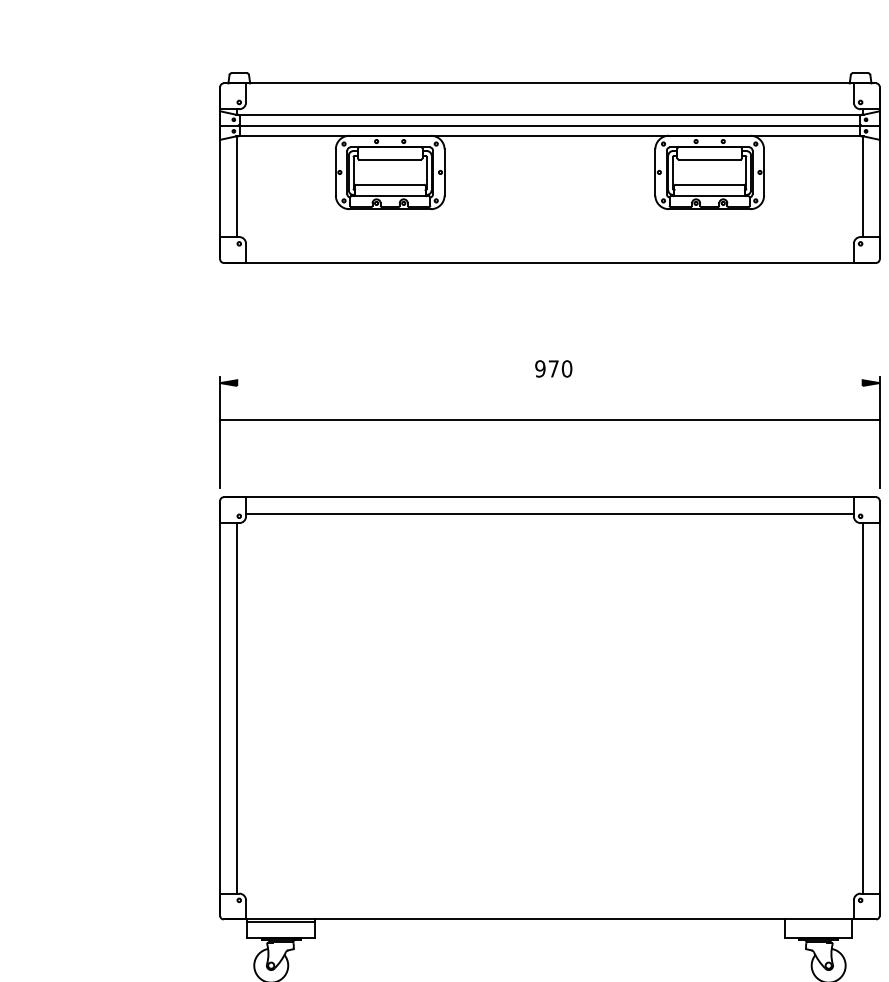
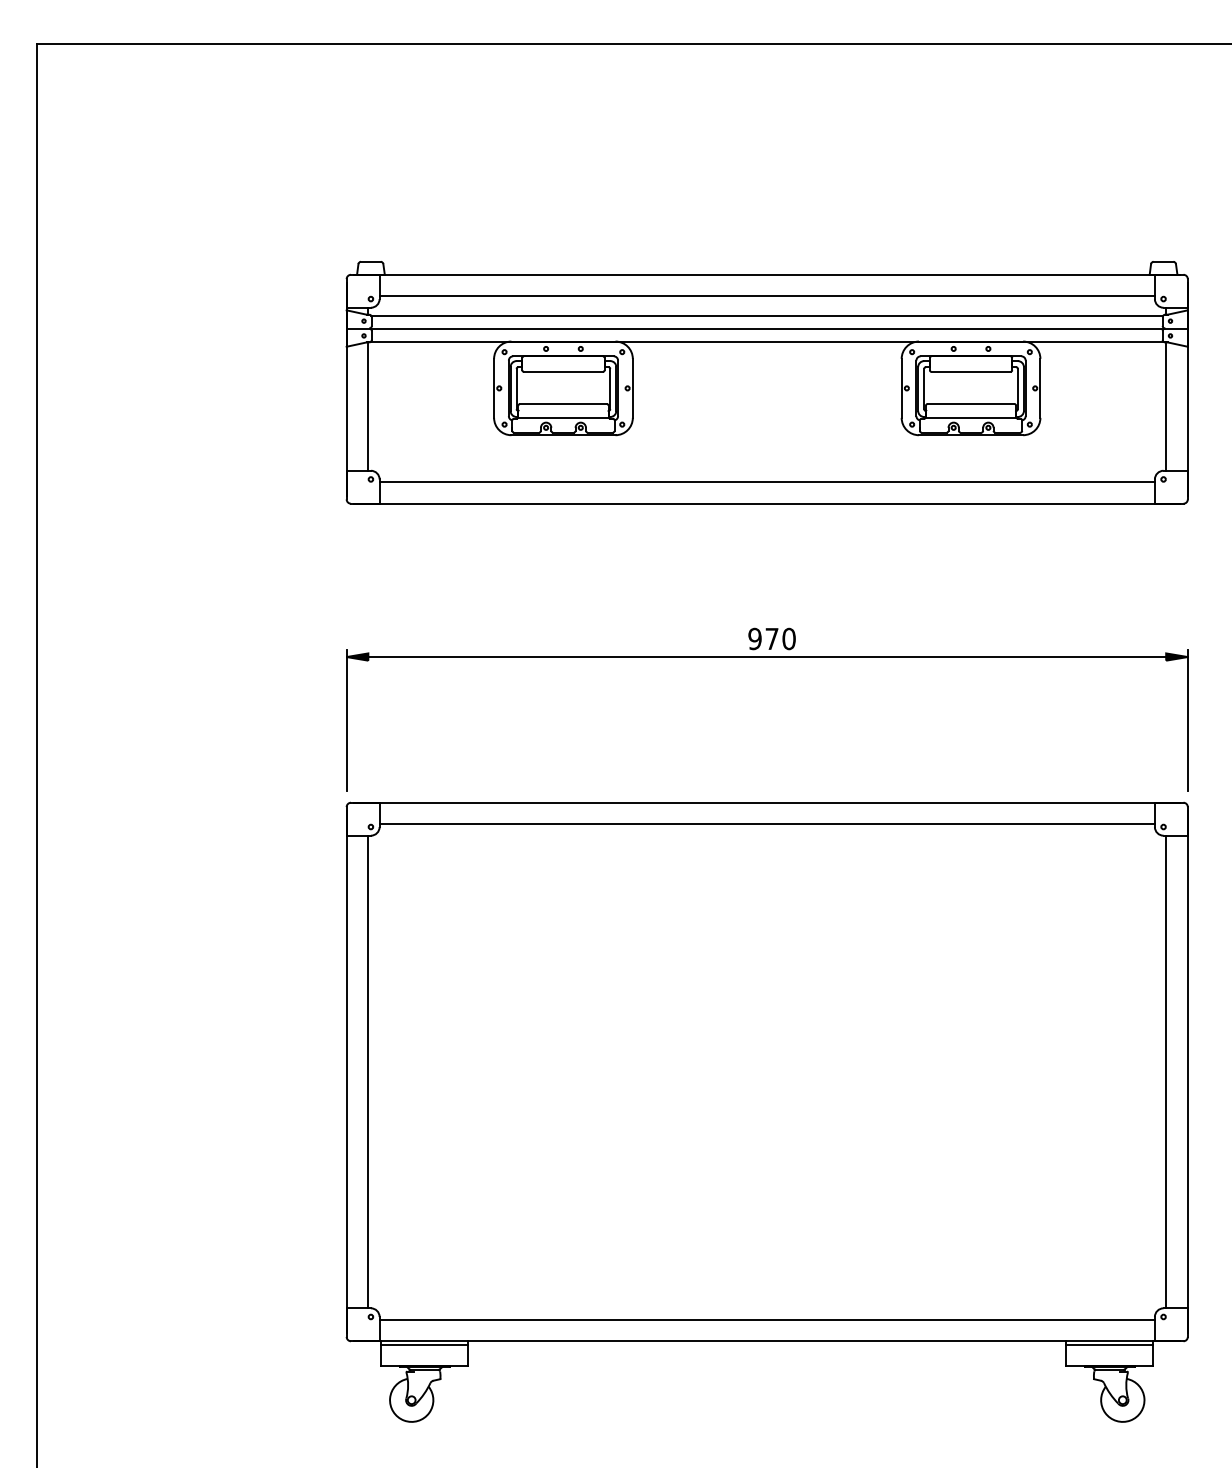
line: (549, 100) -> (766, 296), added
line: (549, 246) -> (766, 482), added
line: (549, 420) -> (766, 657), moved
line: (549, 902) -> (766, 1319), added
line: (818, 921) -> (1109, 1344), added

